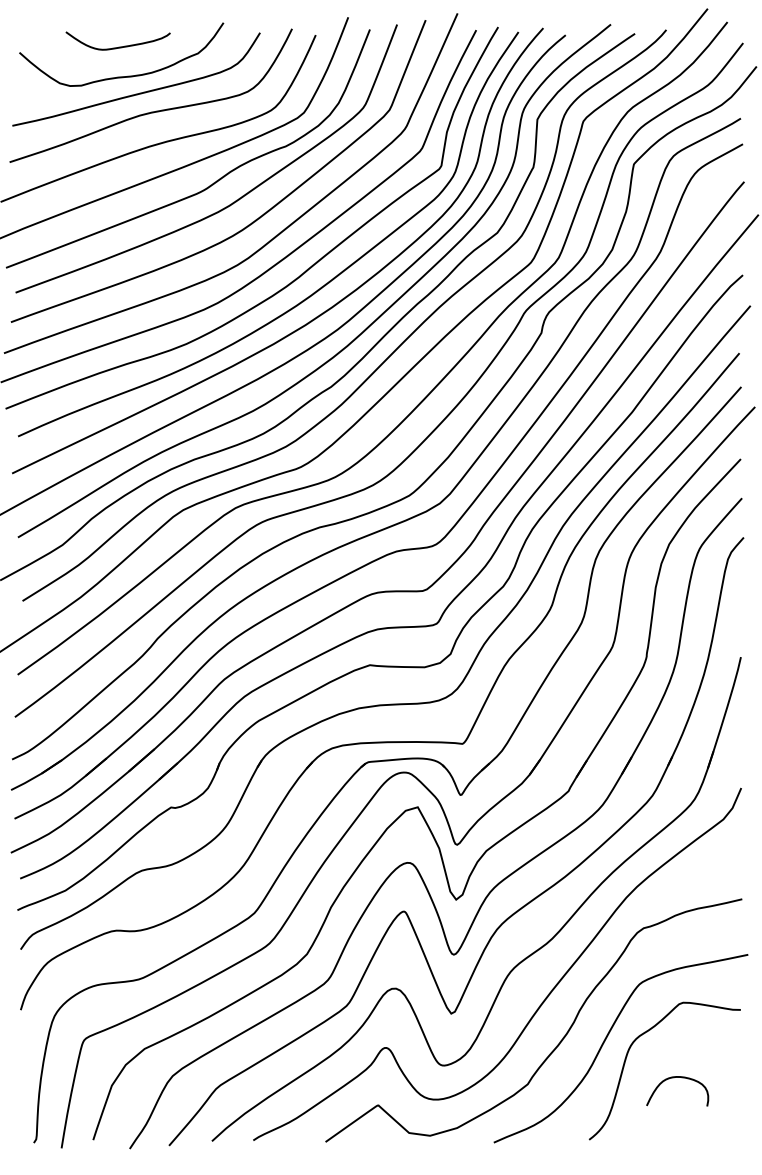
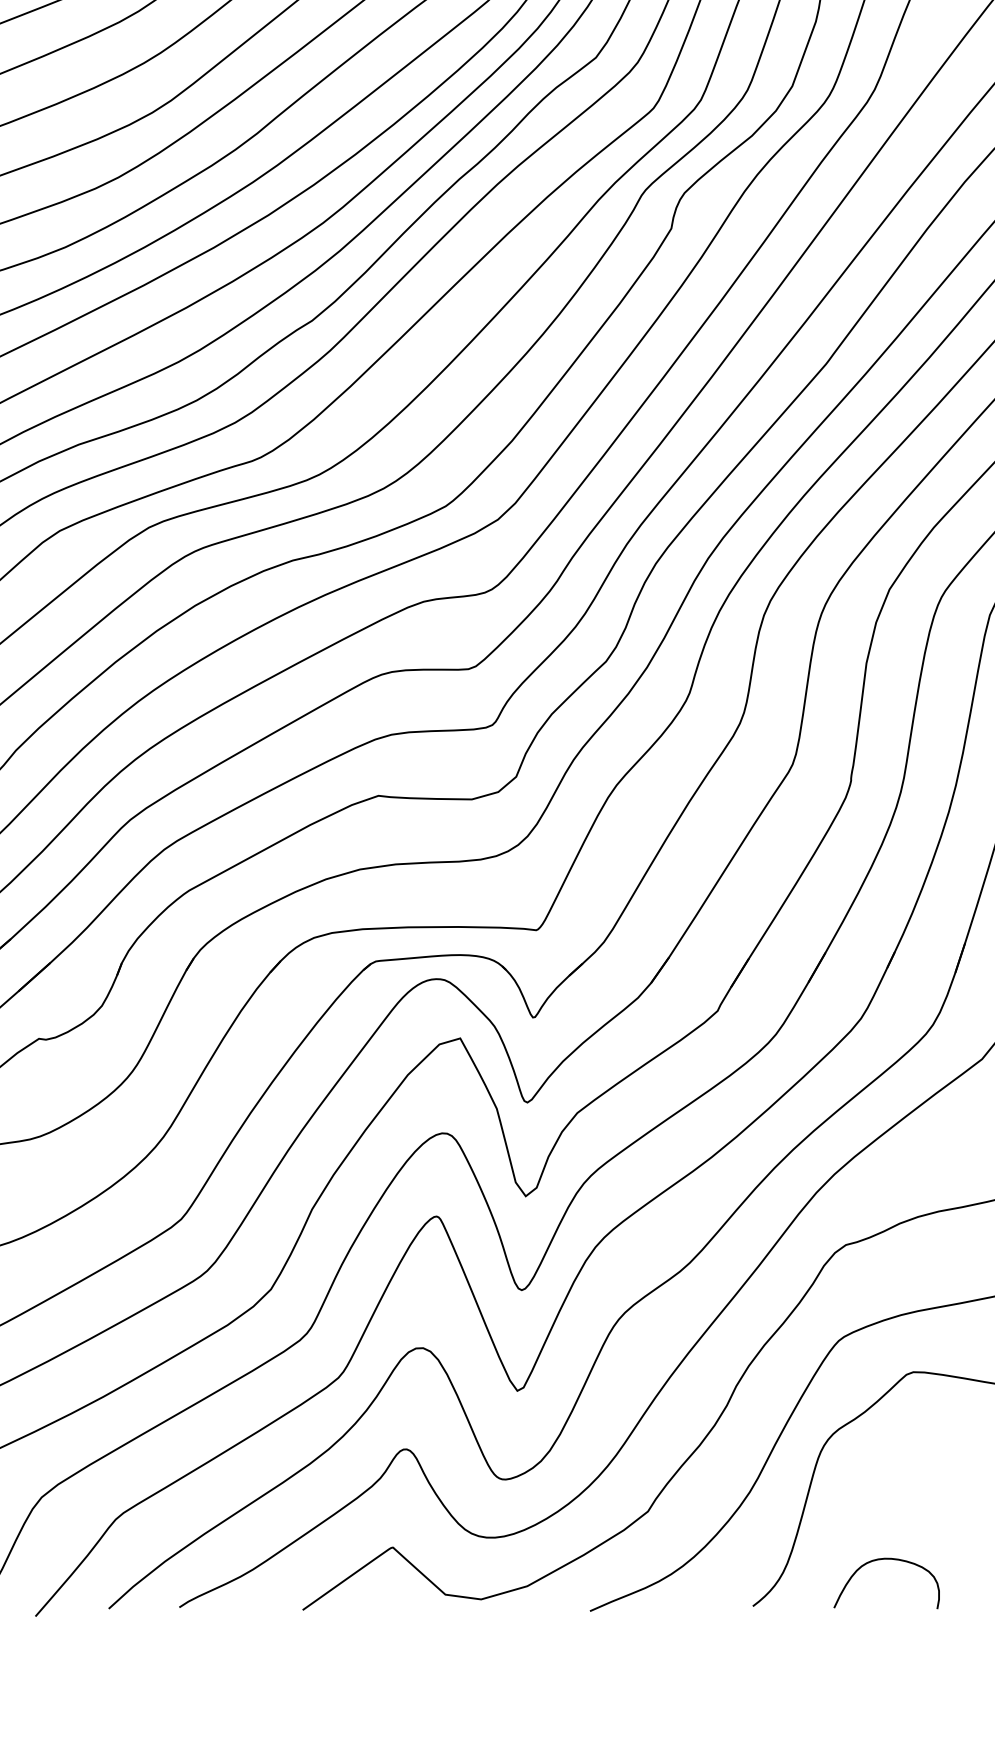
curve: (674, 1078) -> (881, 1561), moved

